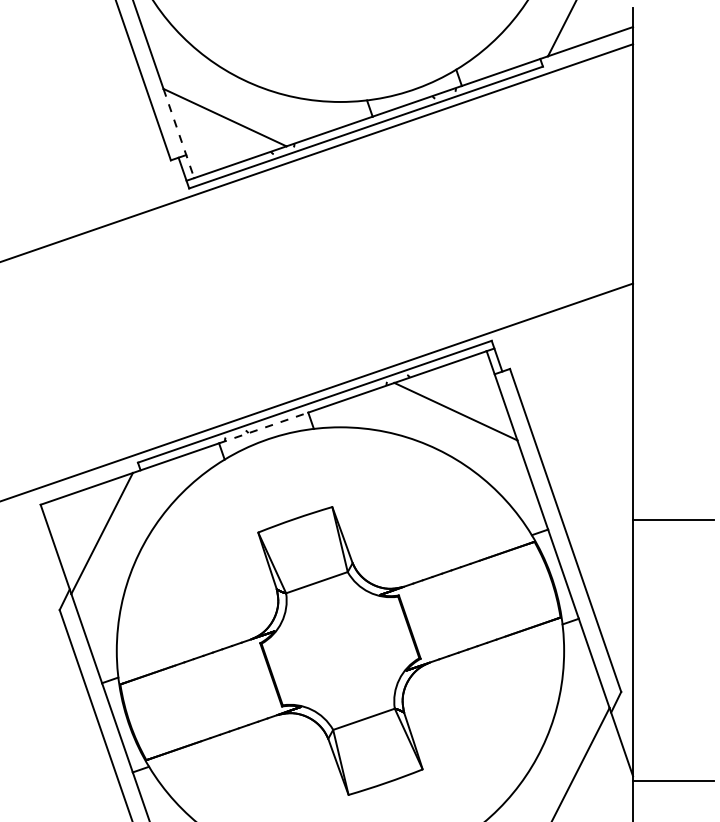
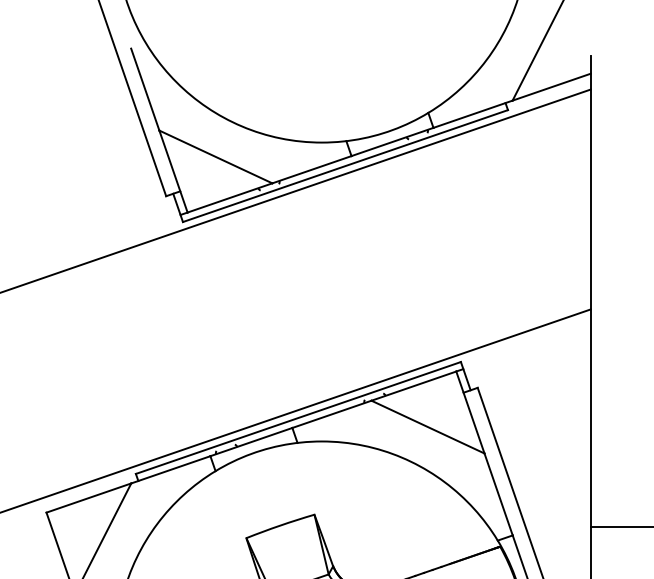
line: (179, 134) -> (174, 172), dashed -> solid
line: (264, 427) -> (252, 441), dashed -> solid

